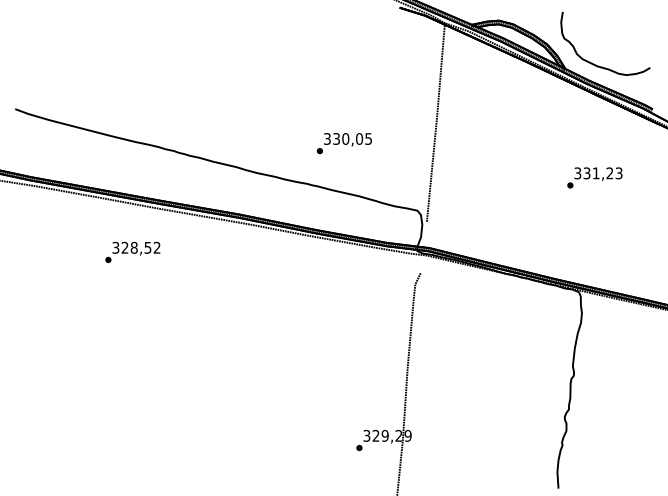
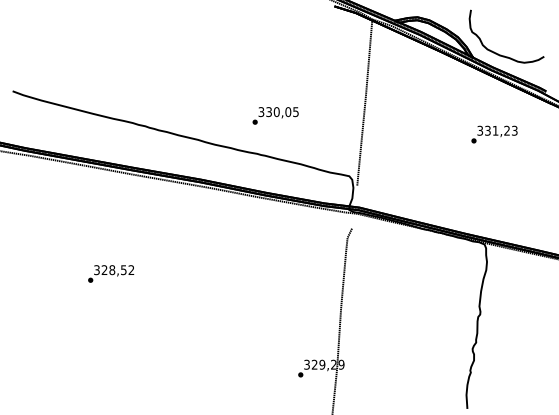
text: (343, 143) -> (274, 115), moved
text: (594, 177) -> (494, 134), moved
text: (132, 251) -> (110, 273), moved

